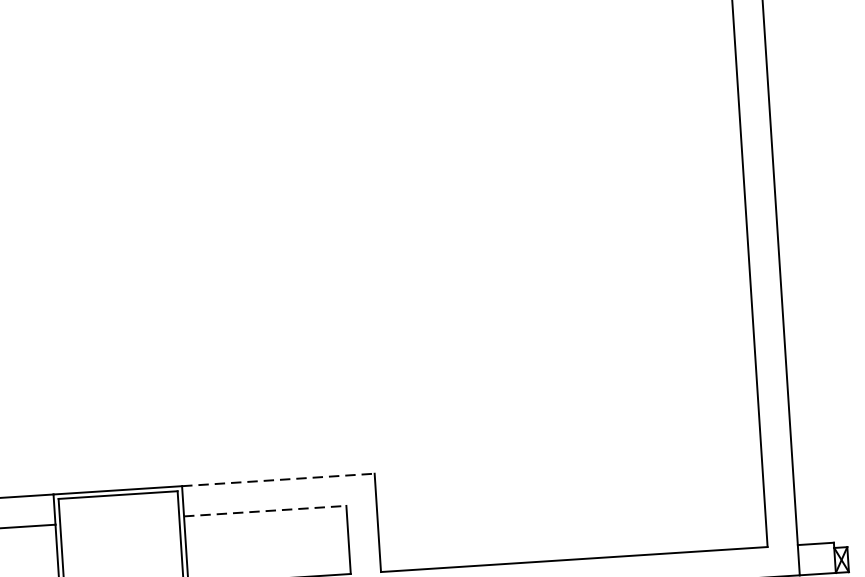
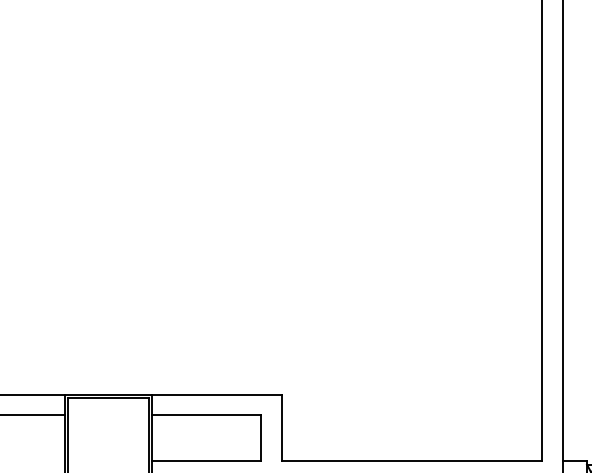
line: (277, 479) -> (216, 394), dashed -> solid
line: (265, 511) -> (206, 415), dashed -> solid

